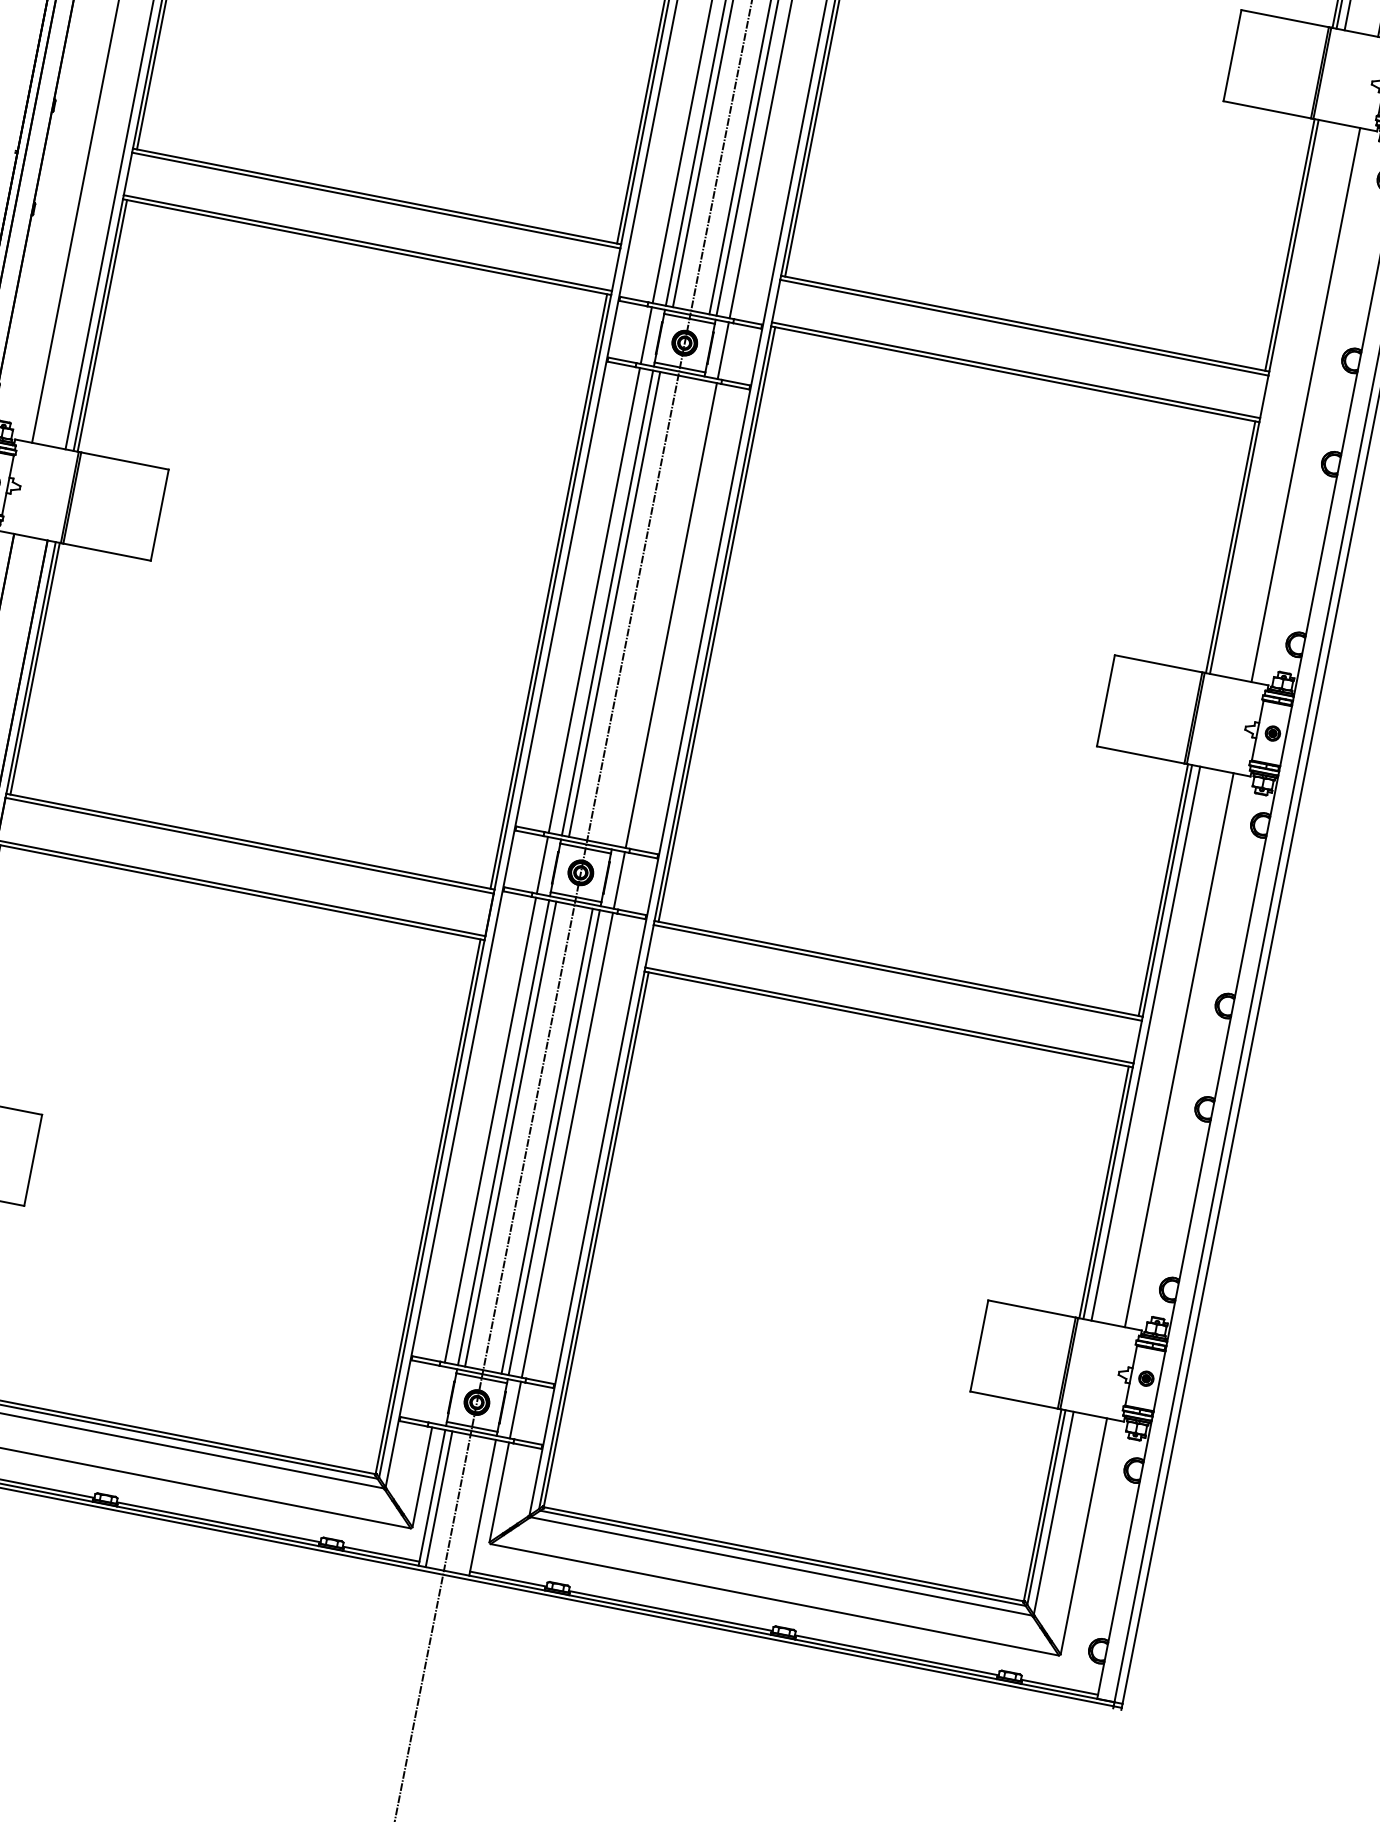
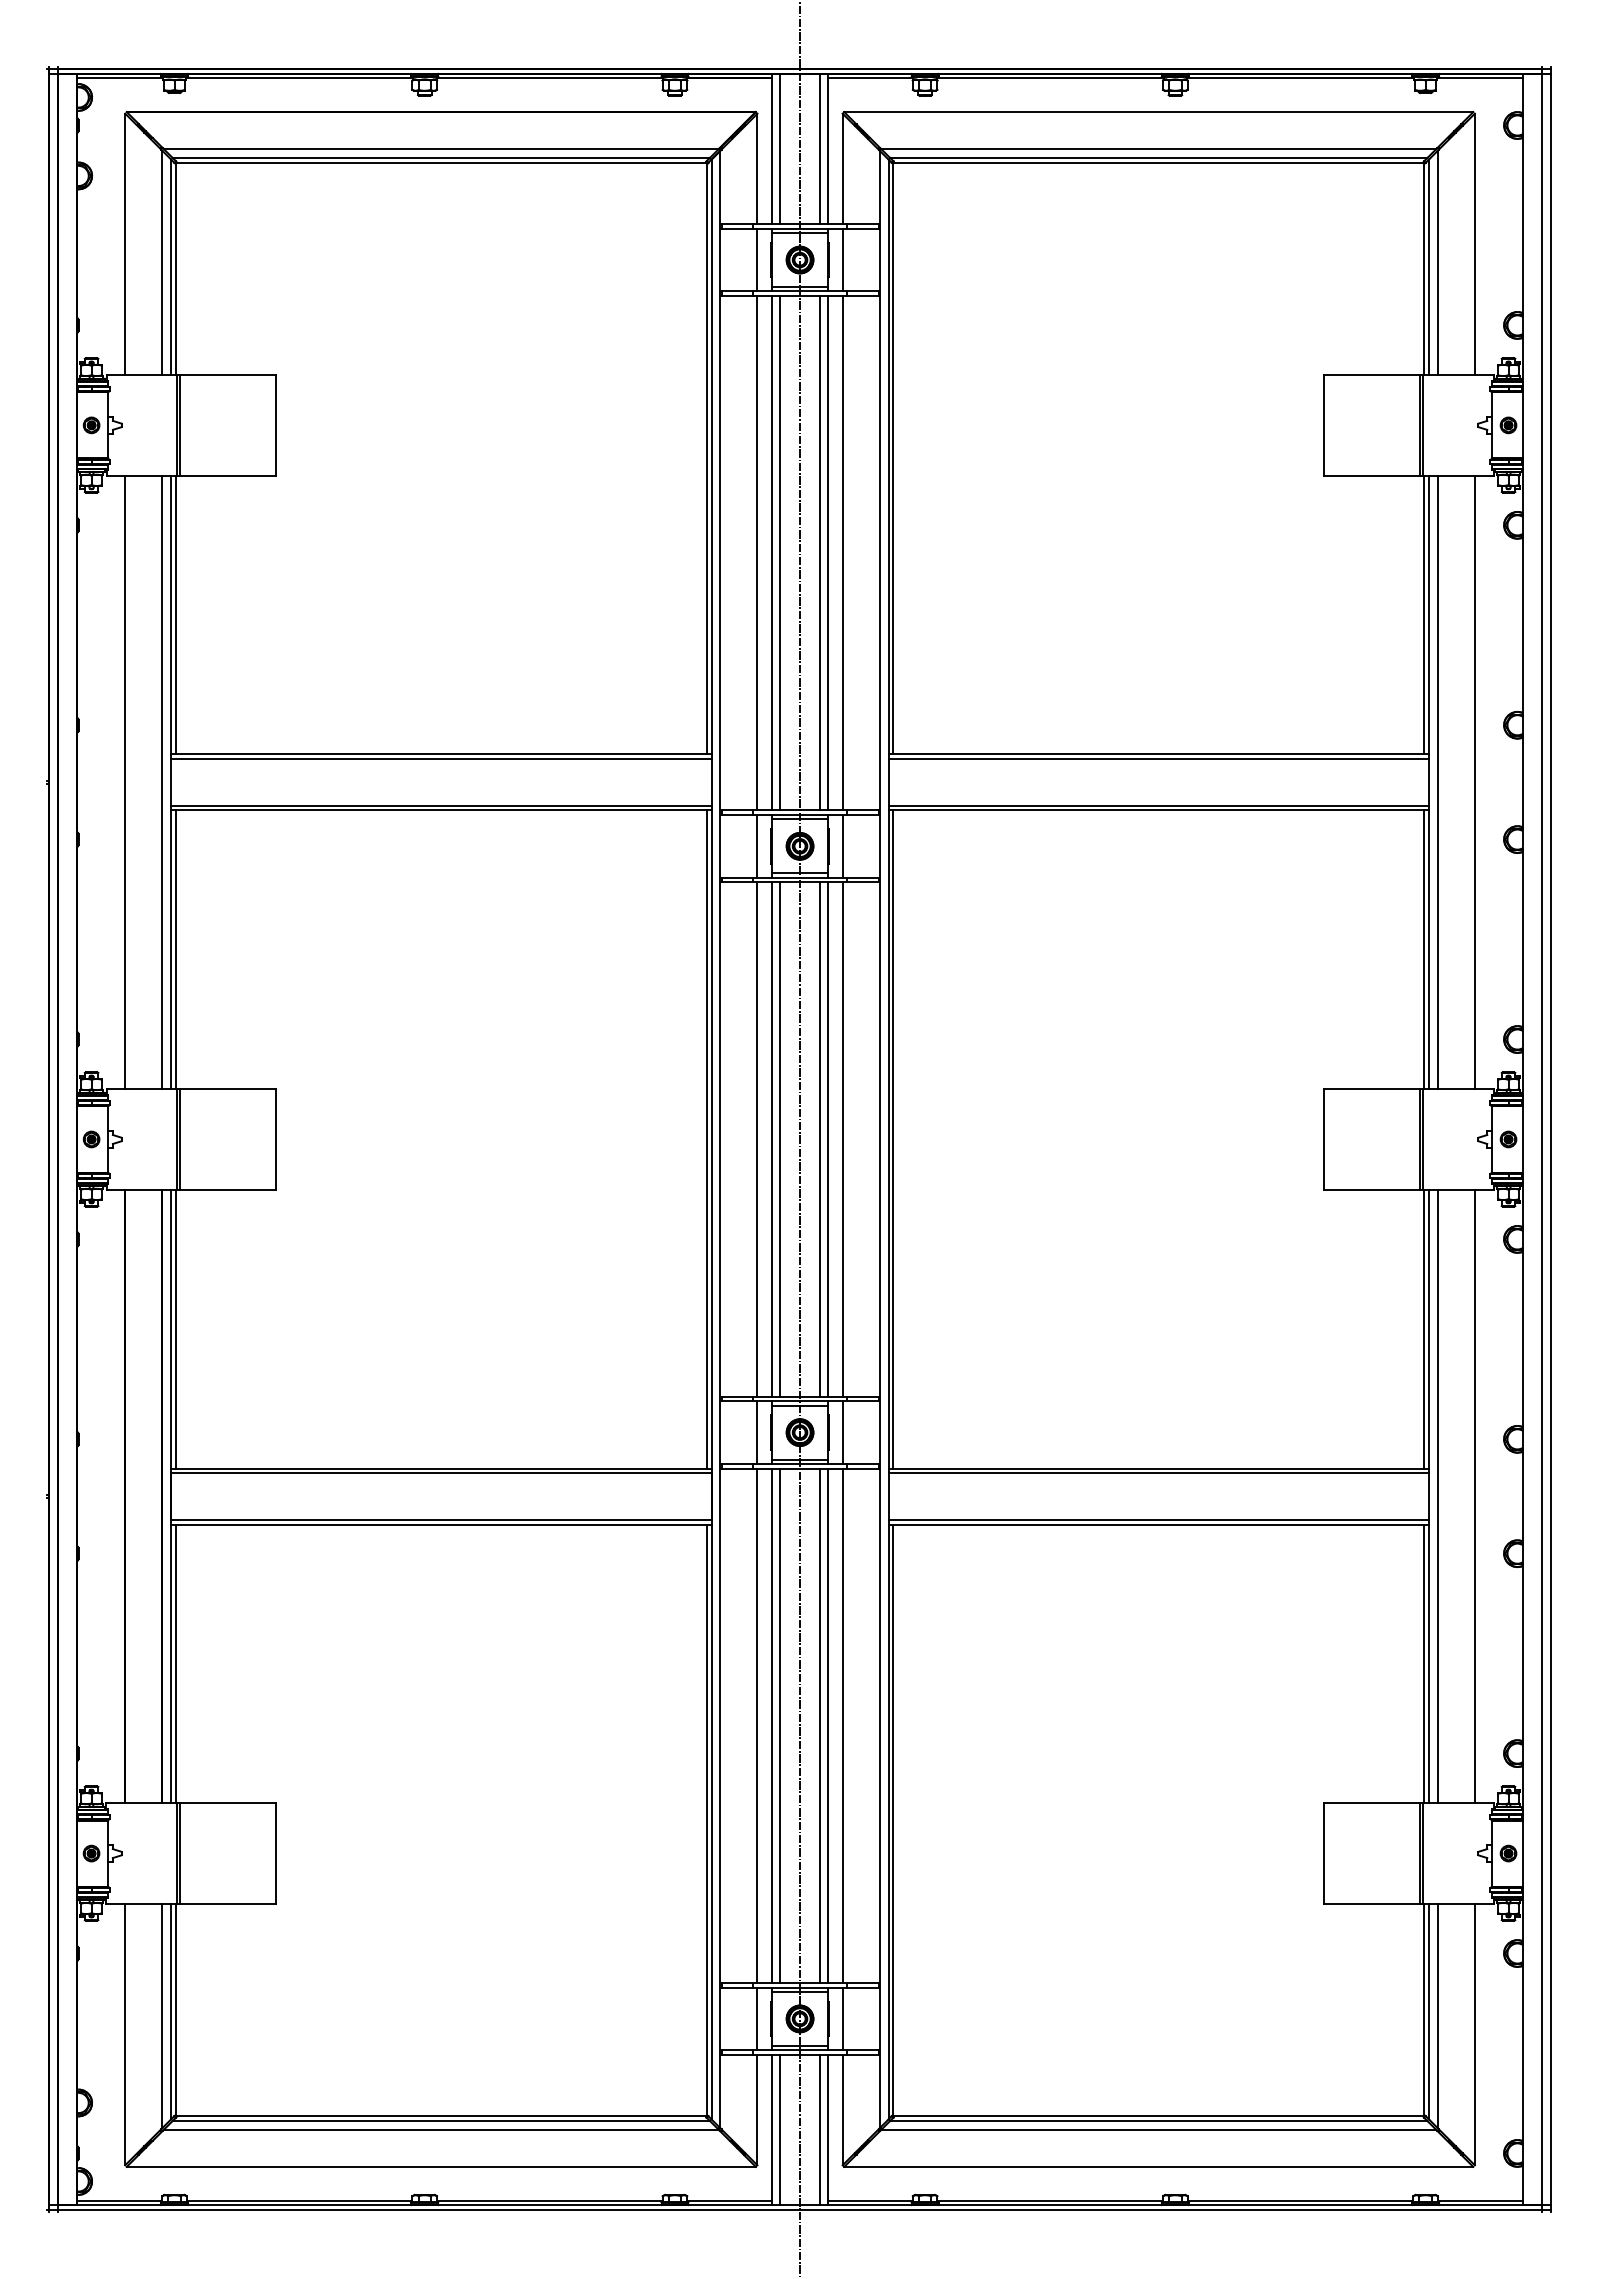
line: (1272, 398) -> (1437, 782), added
line: (651, 611) -> (820, 1139), added
line: (658, 613) -> (828, 1139), added
line: (438, 1394) -> (757, 2018), added
line: (475, 1506) -> (820, 2129), added

